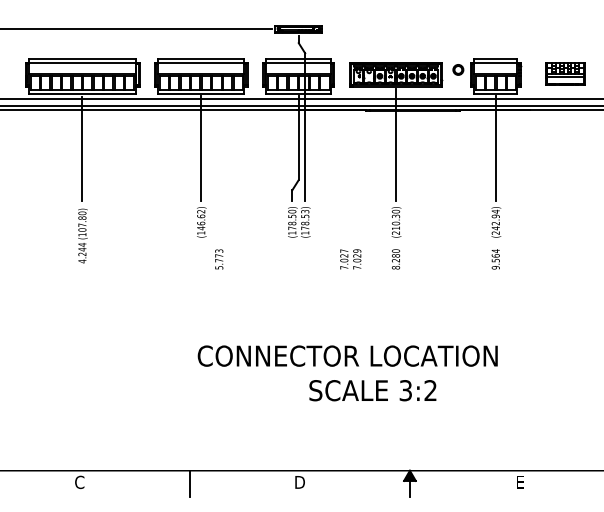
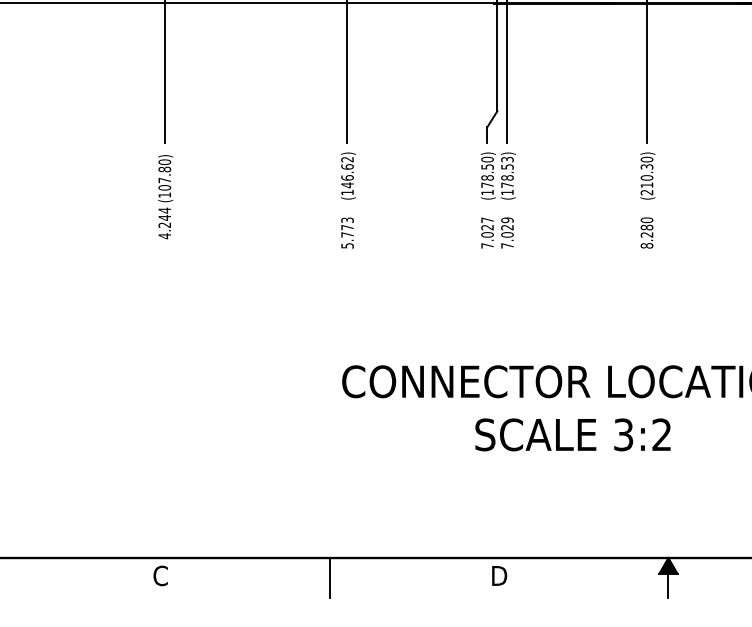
text: (219, 259) -> (347, 233), moved
text: (350, 259) -> (497, 233), moved
text: (372, 390) -> (572, 434), moved

